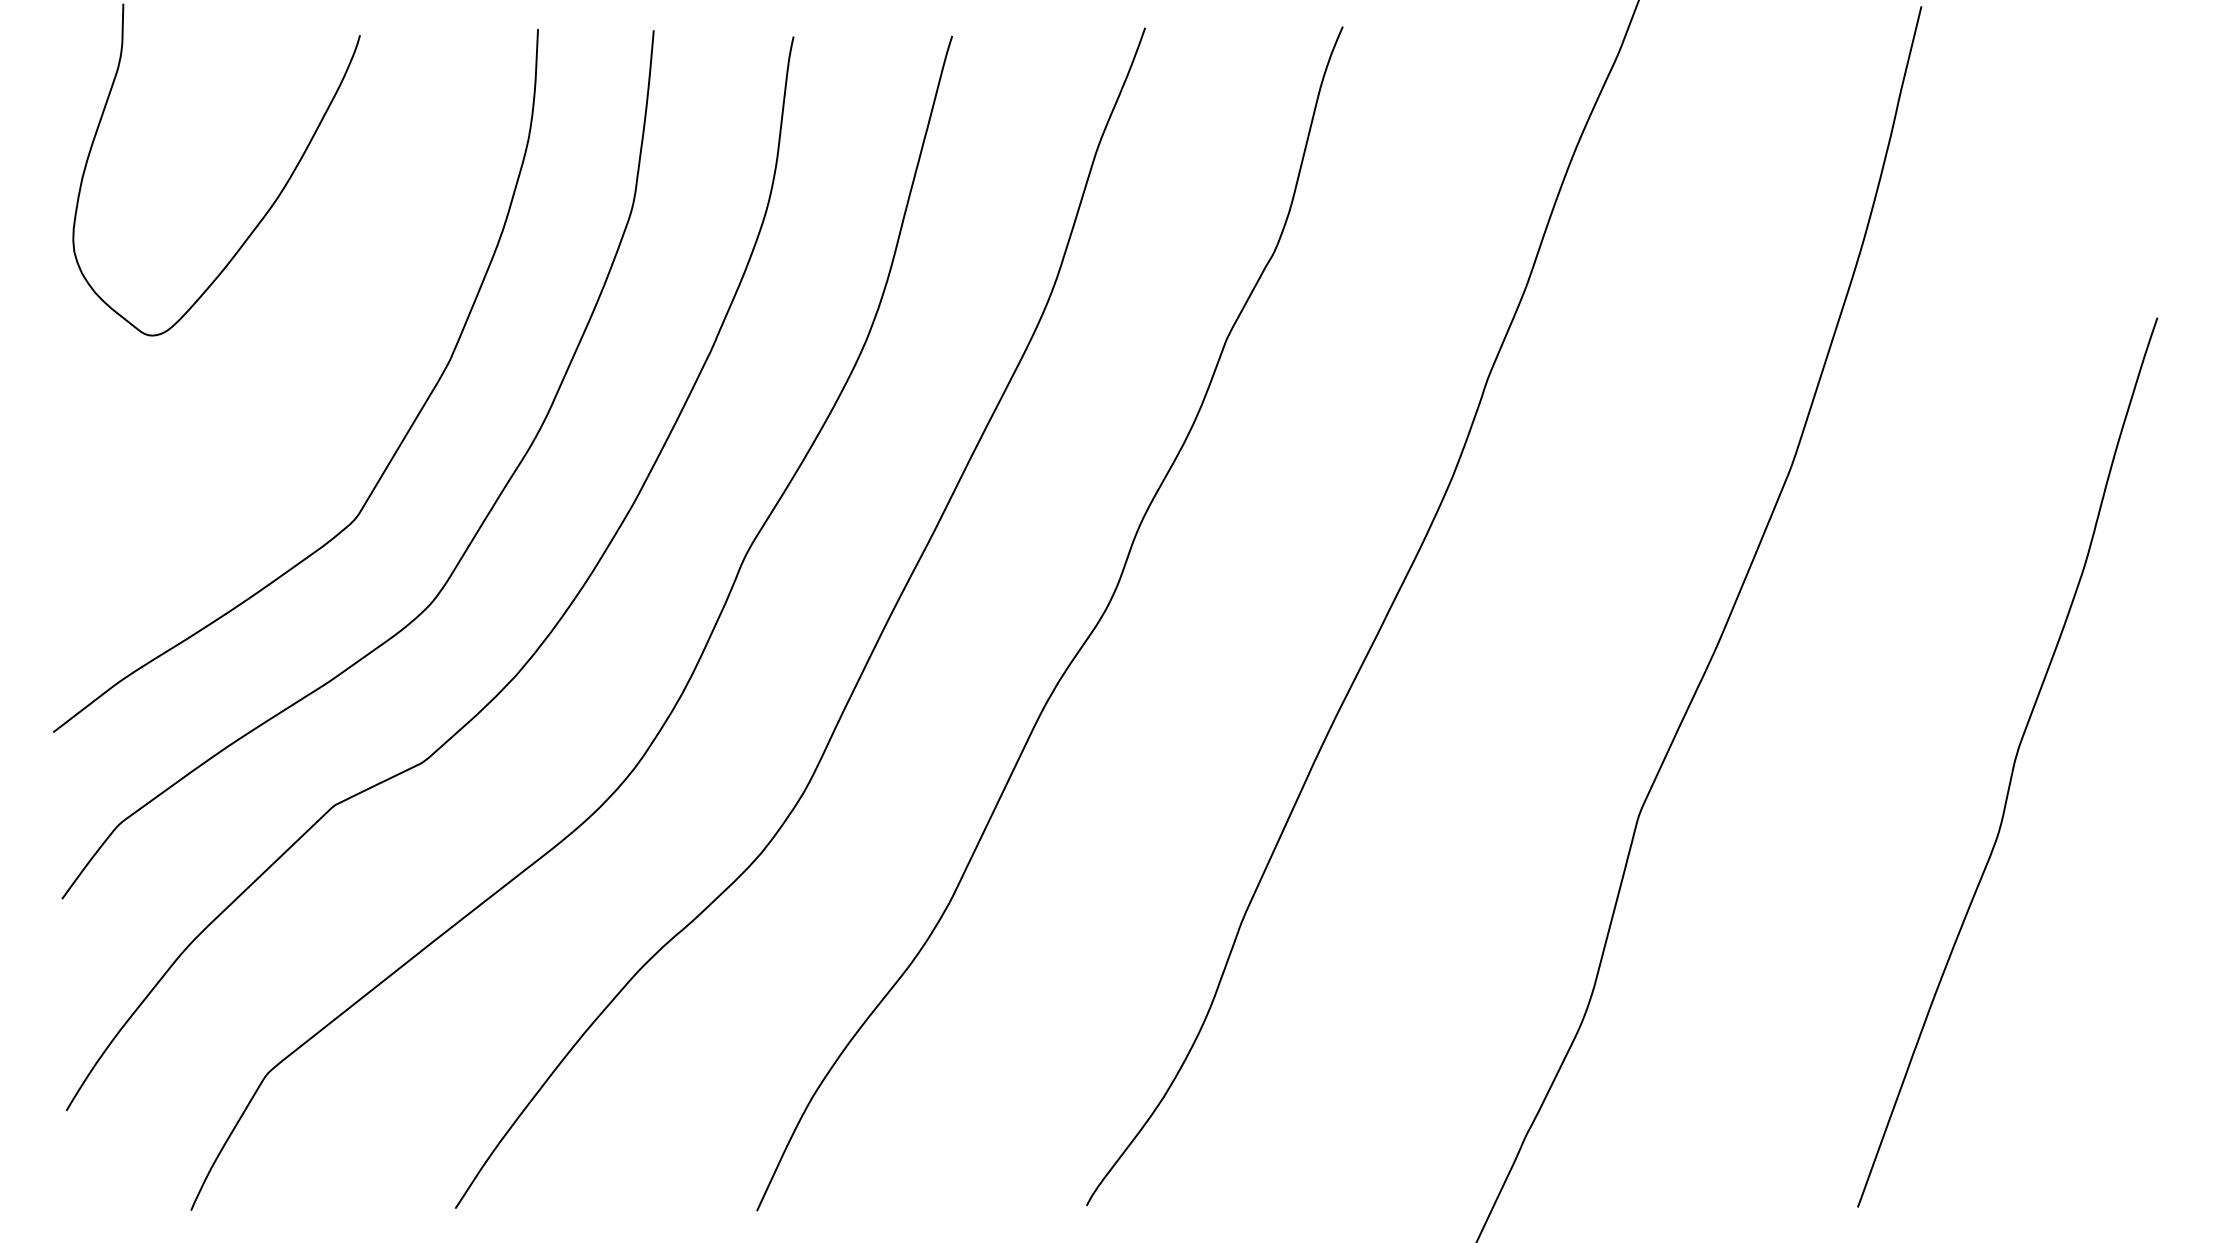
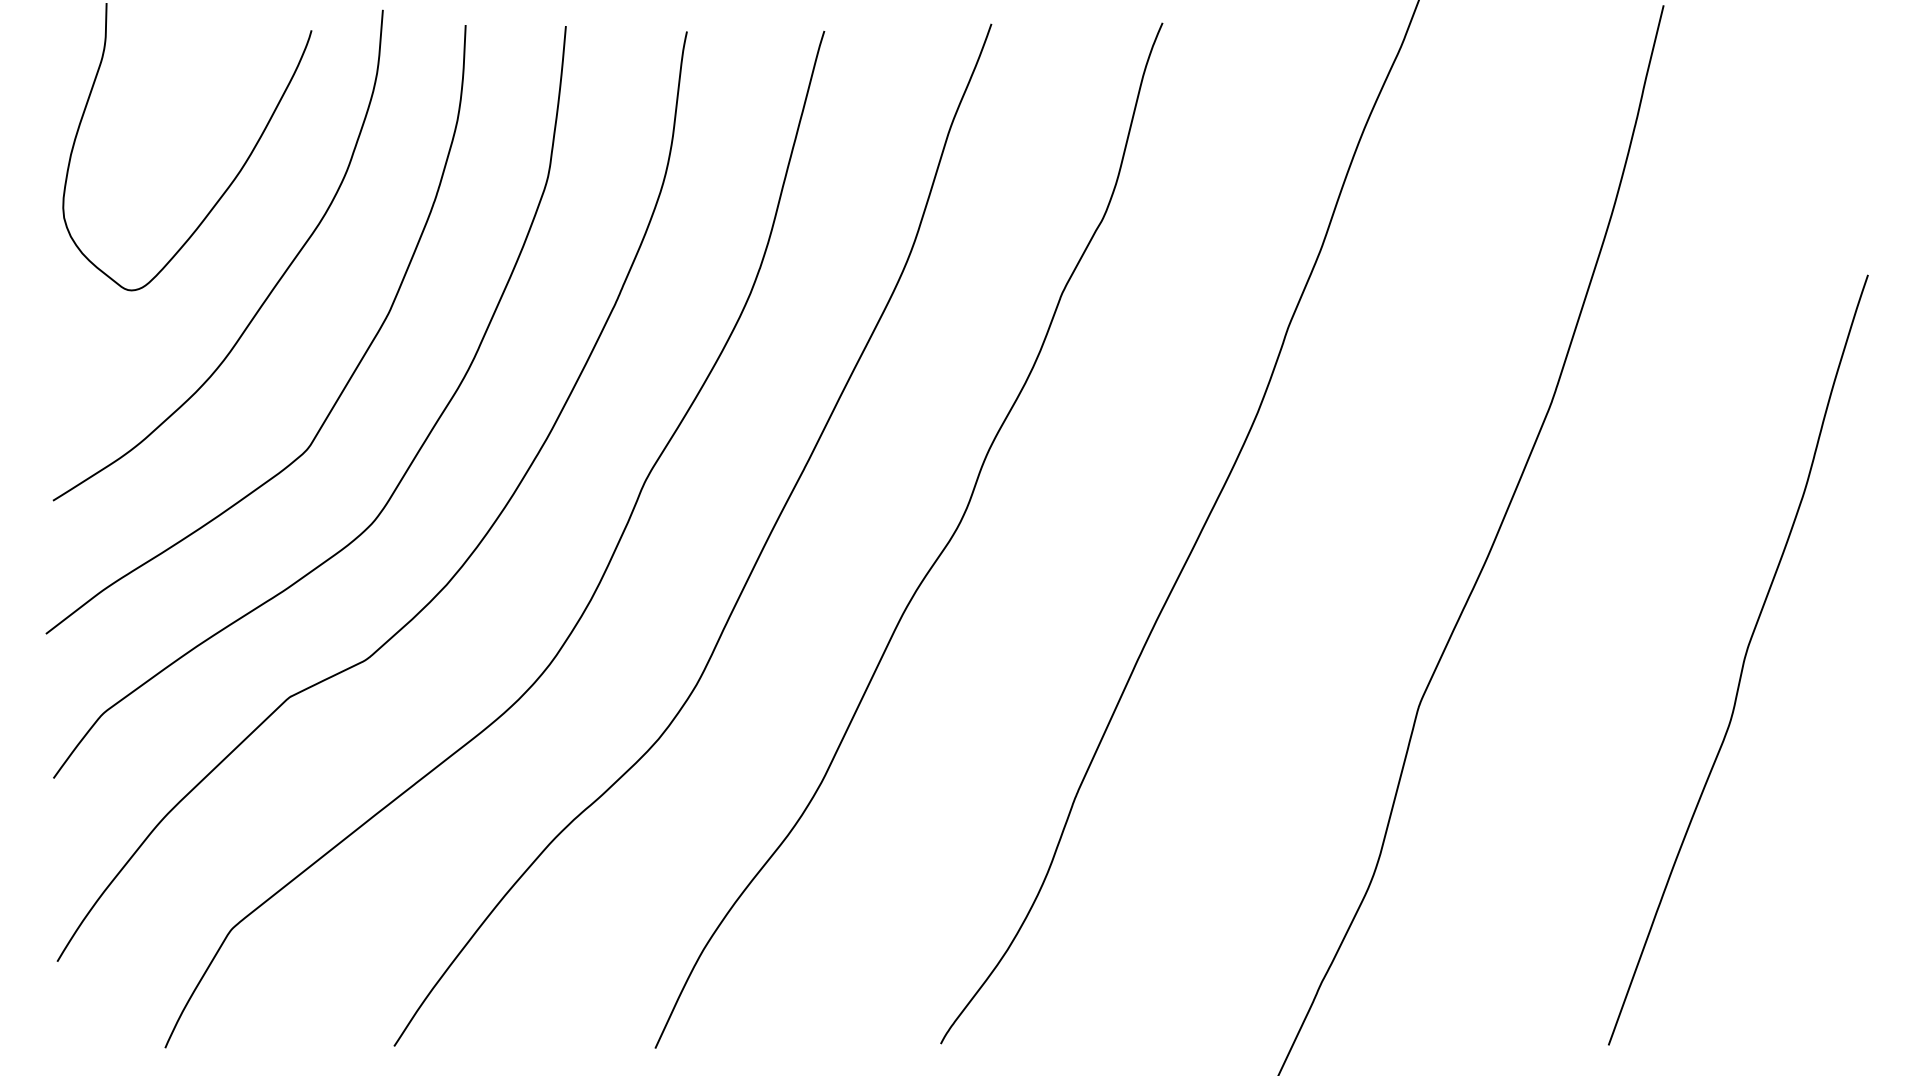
curve: (313, 334) -> (271, 289), added

